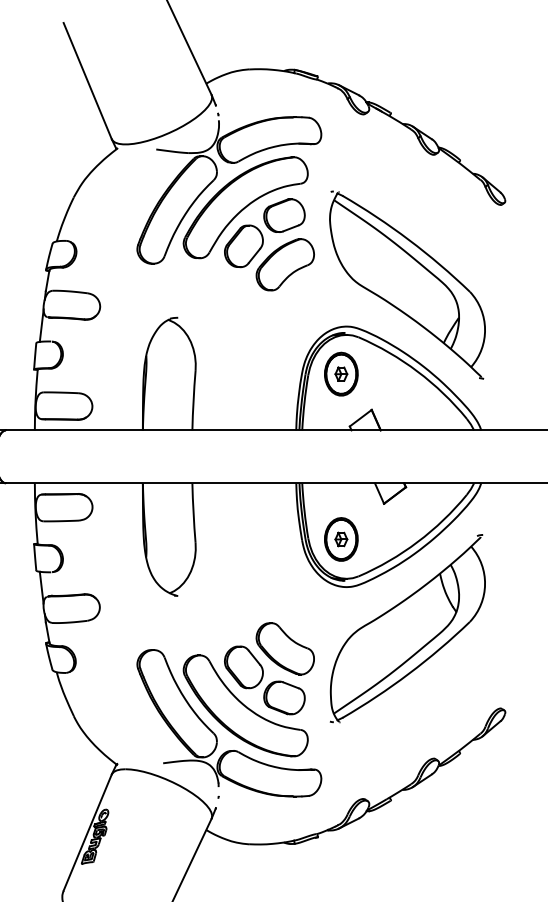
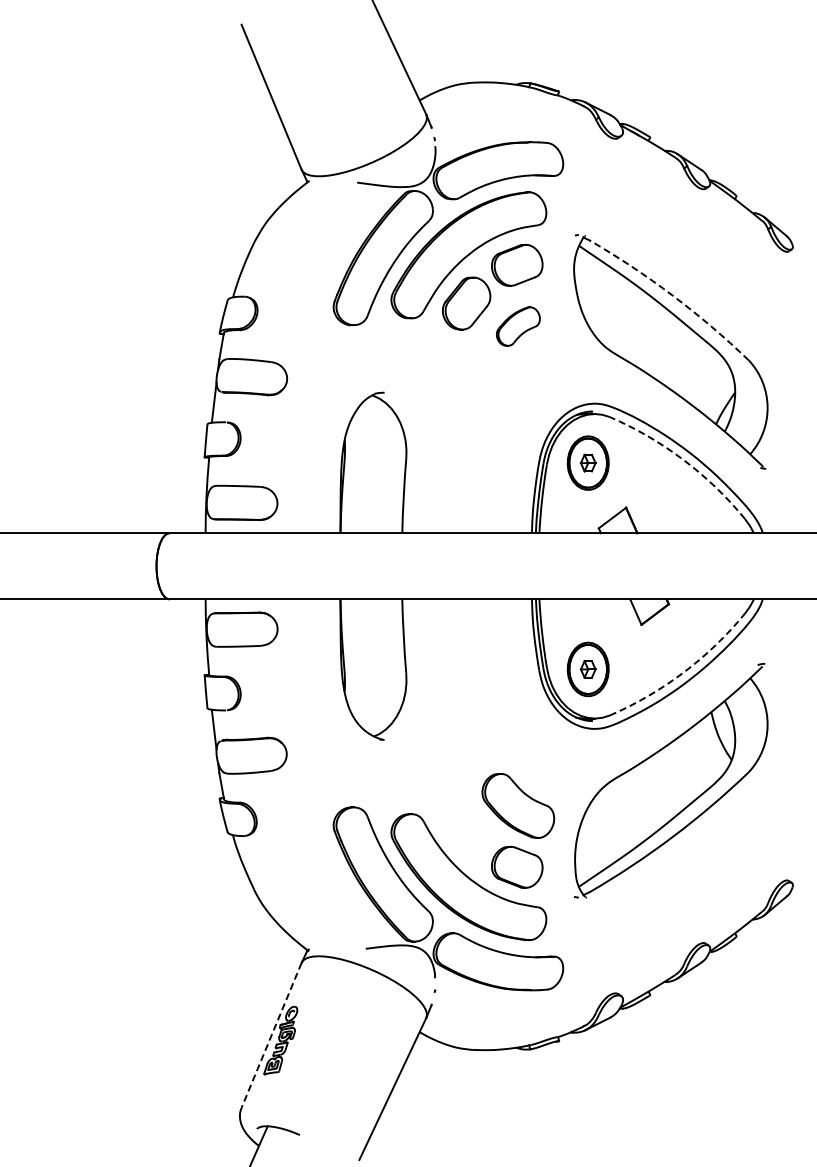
arc: (408, 239) -> (672, 295), solid -> dashed
part: (285, 264) -> (518, 326), size x0.6
arc: (417, 371) -> (683, 459), solid -> dashed
arc: (417, 541) -> (683, 672), solid -> dashed
part: (243, 666) -> (466, 828), removed
line: (87, 832) -> (271, 1035), solid -> dashed

